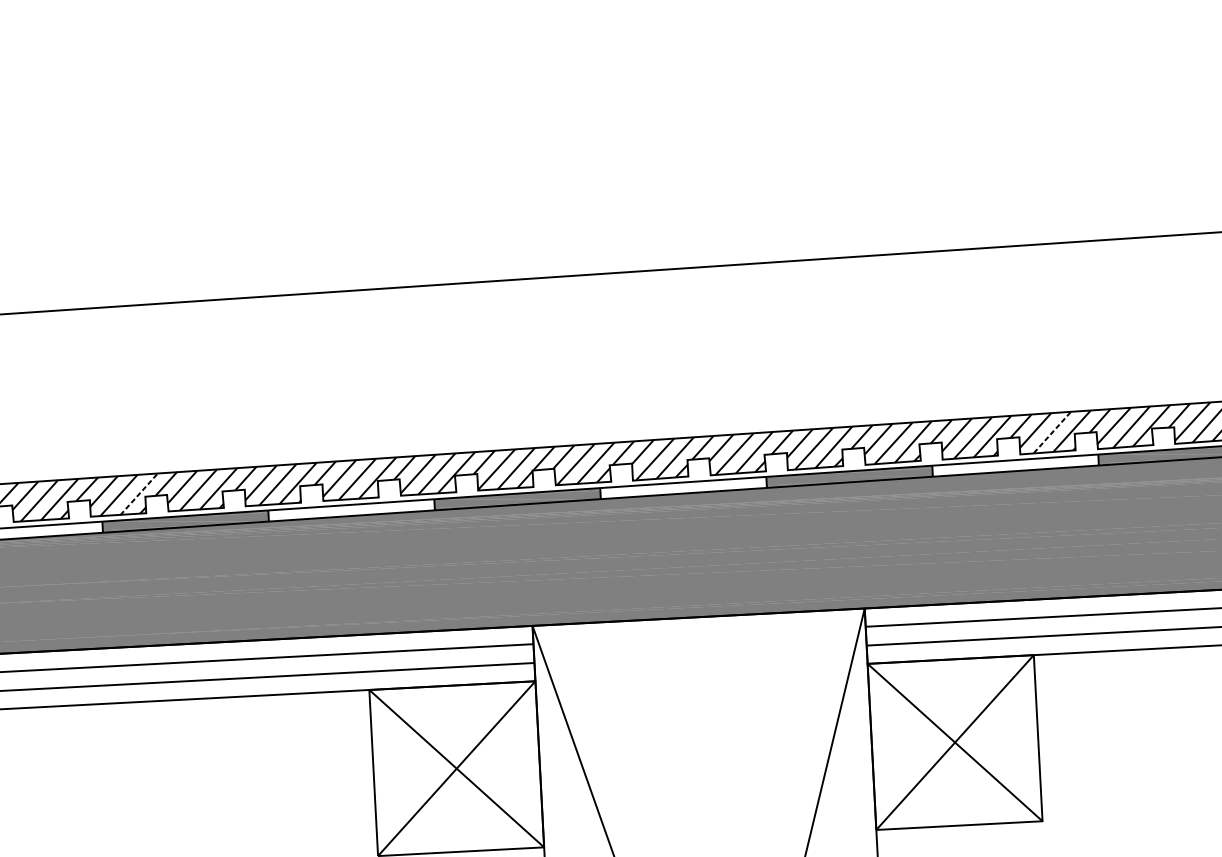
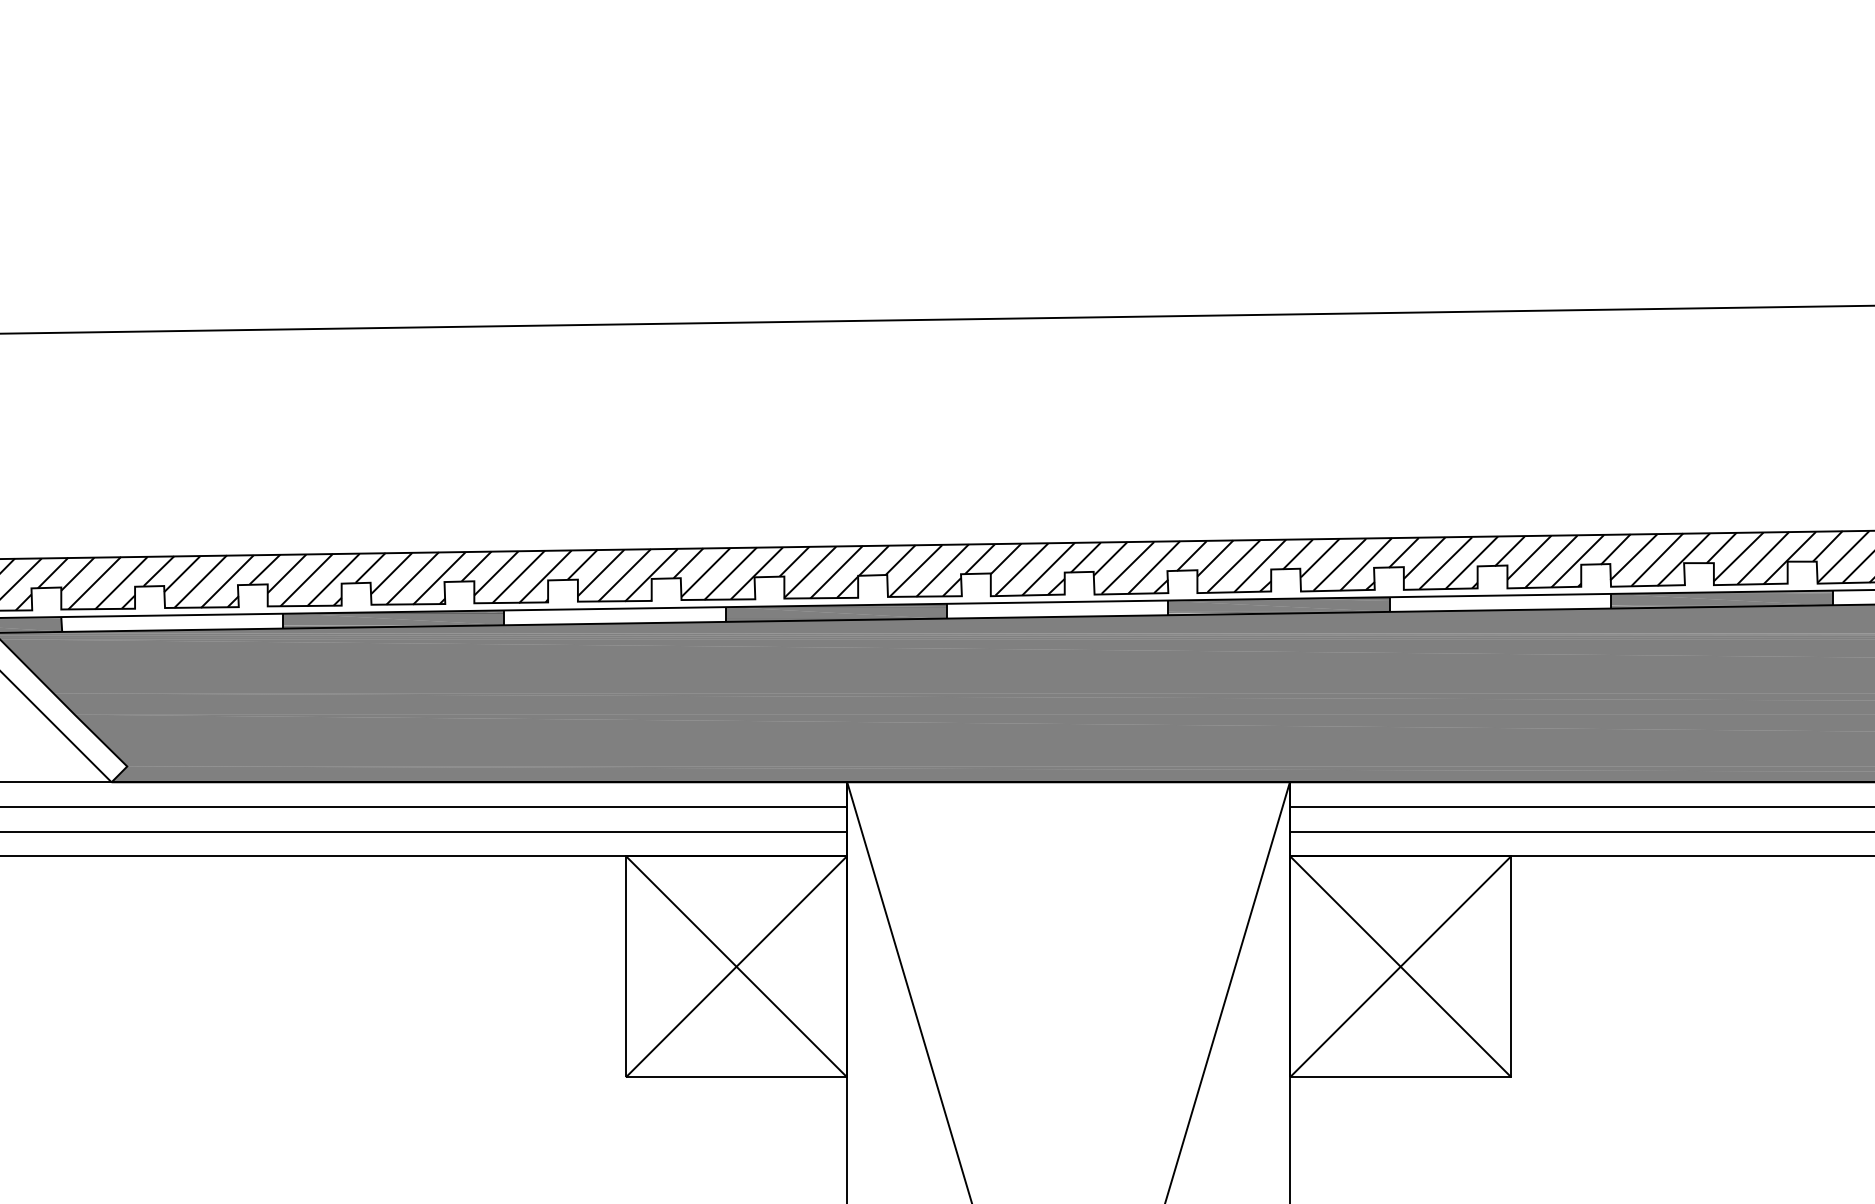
line: (1052, 432) -> (1551, 561), dashed -> solid
line: (139, 493) -> (333, 579), dashed -> solid

